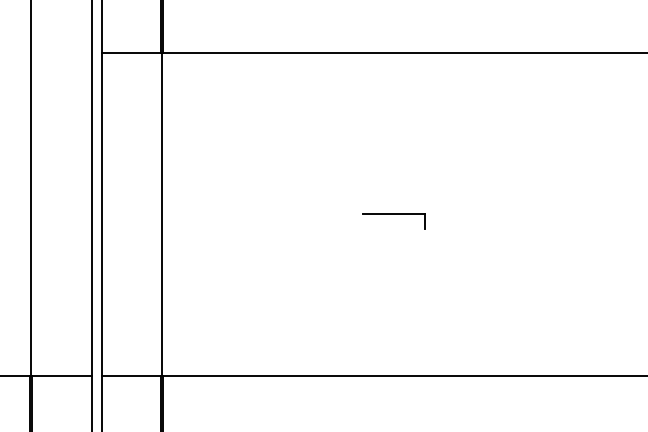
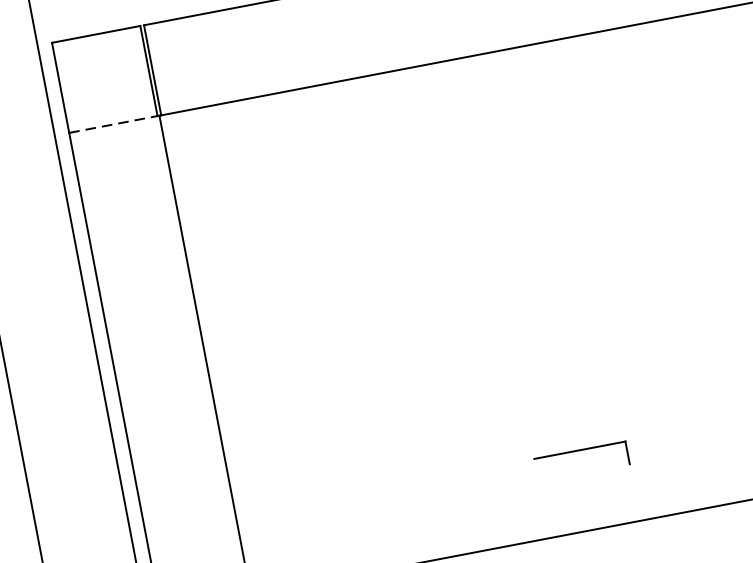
line: (131, 52) -> (113, 124), solid -> dashed
part: (393, 214) -> (579, 450), moved

